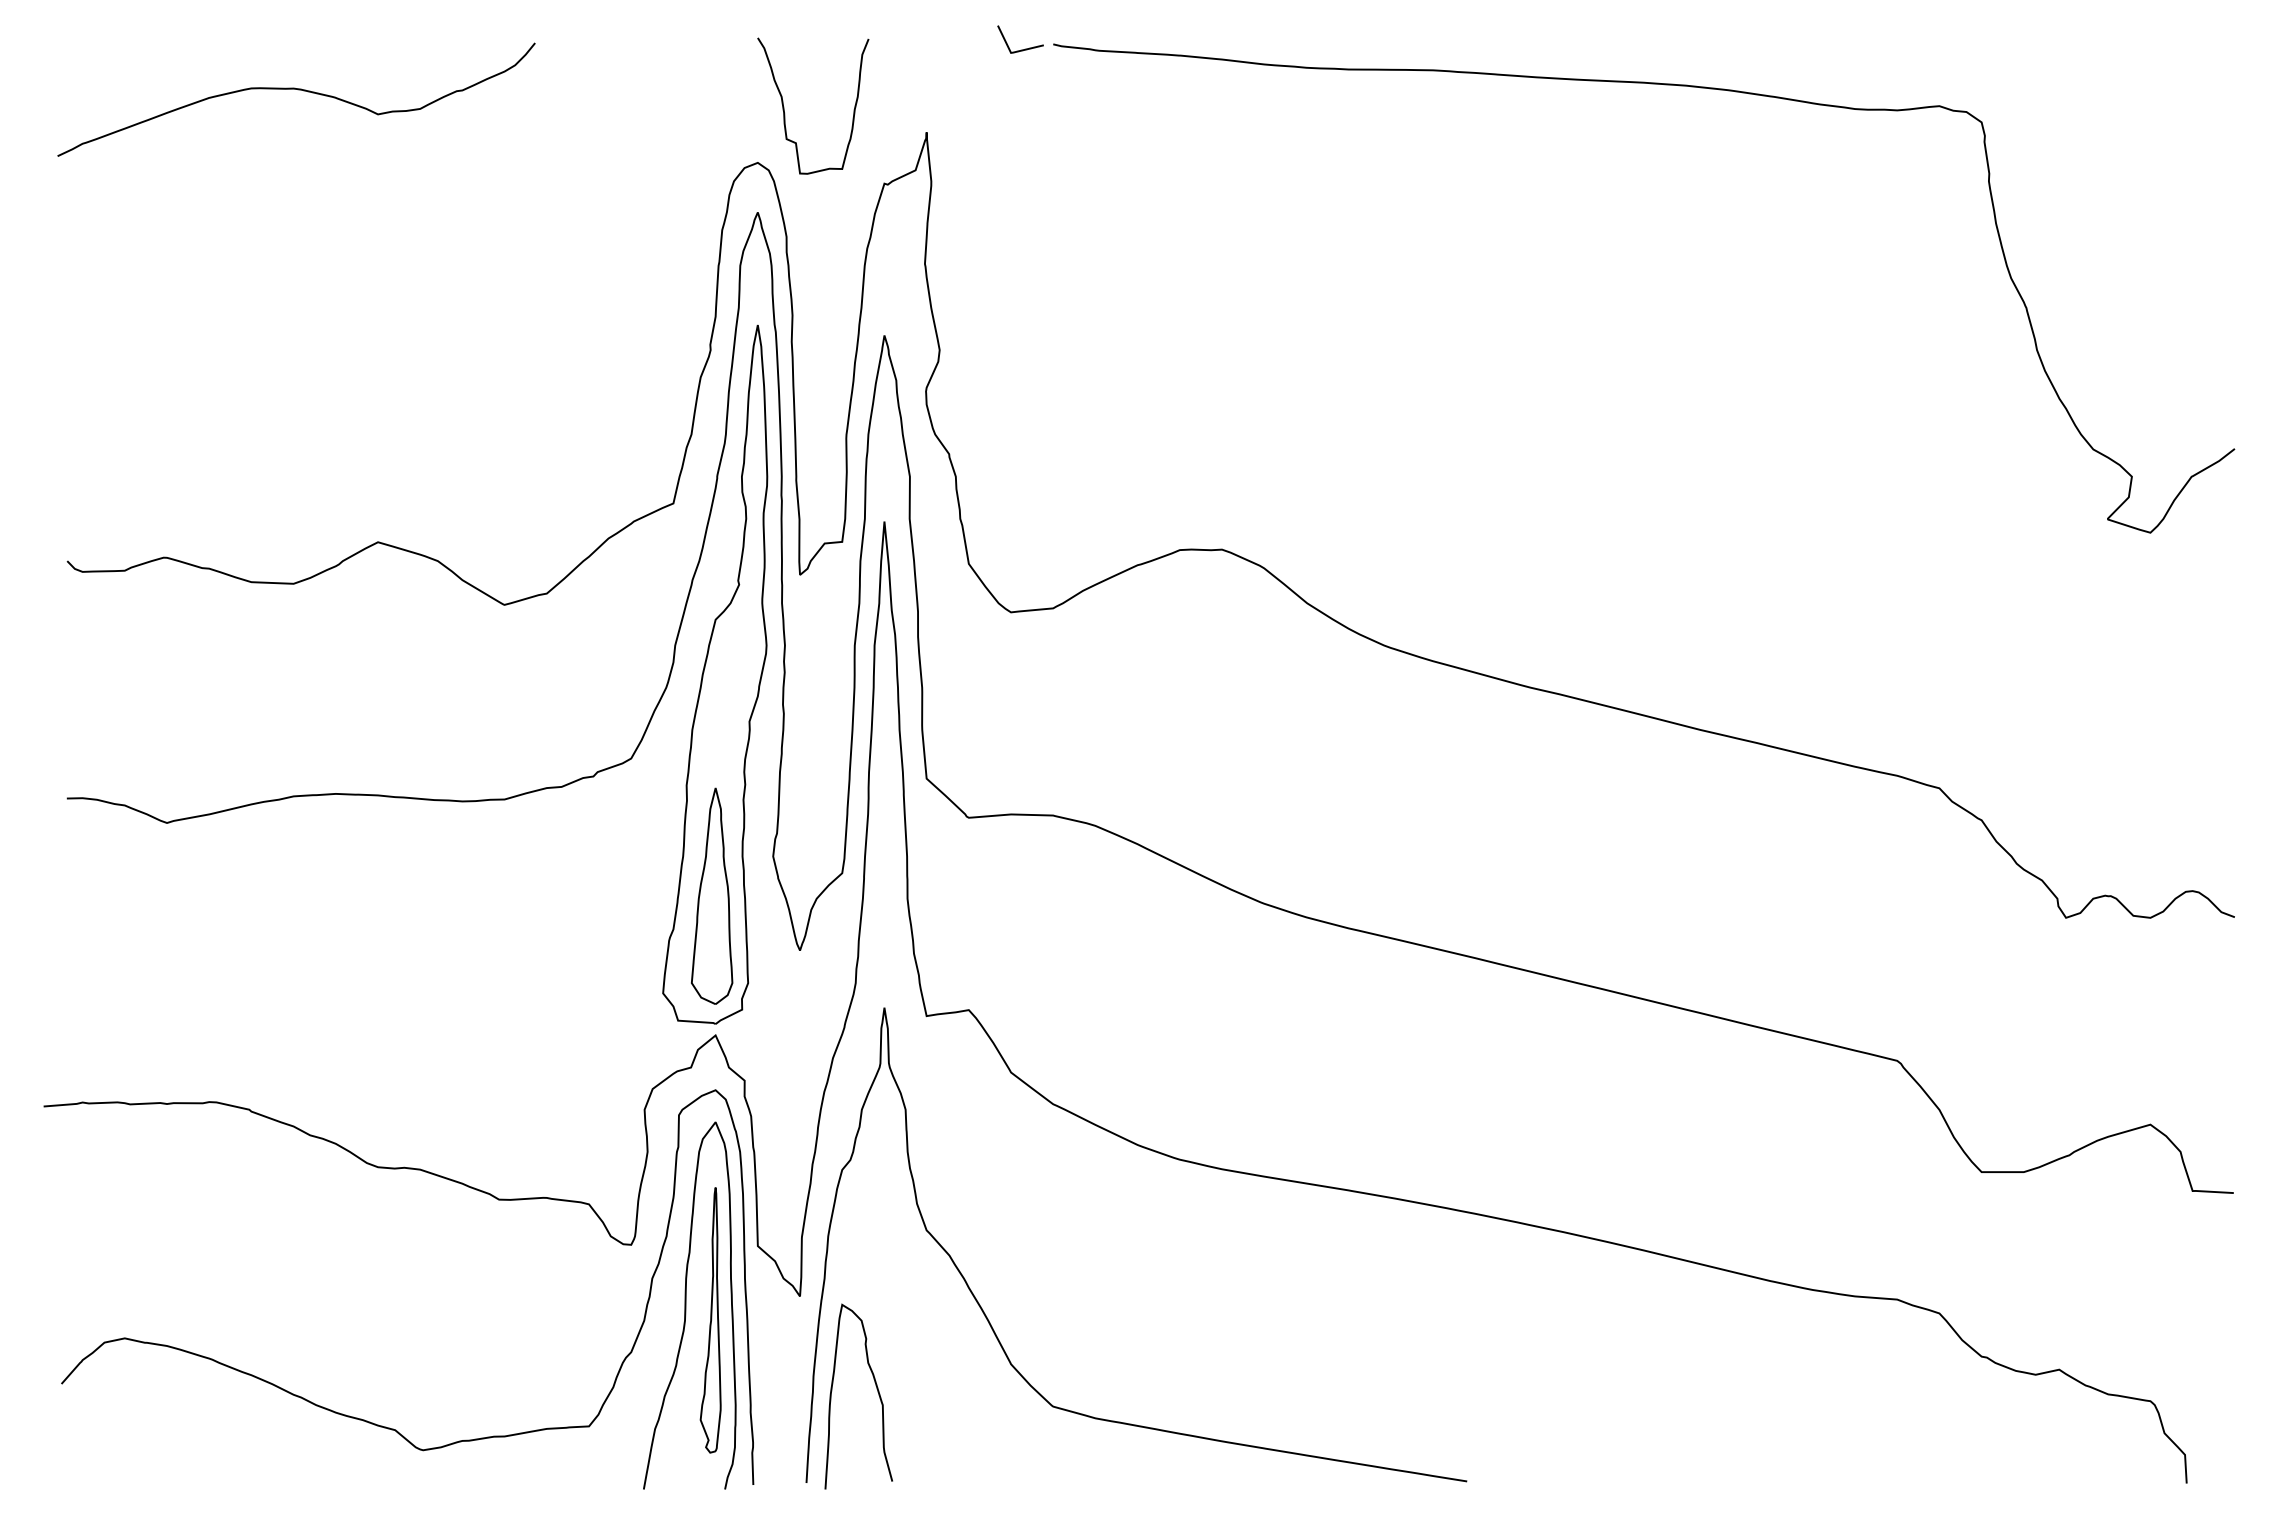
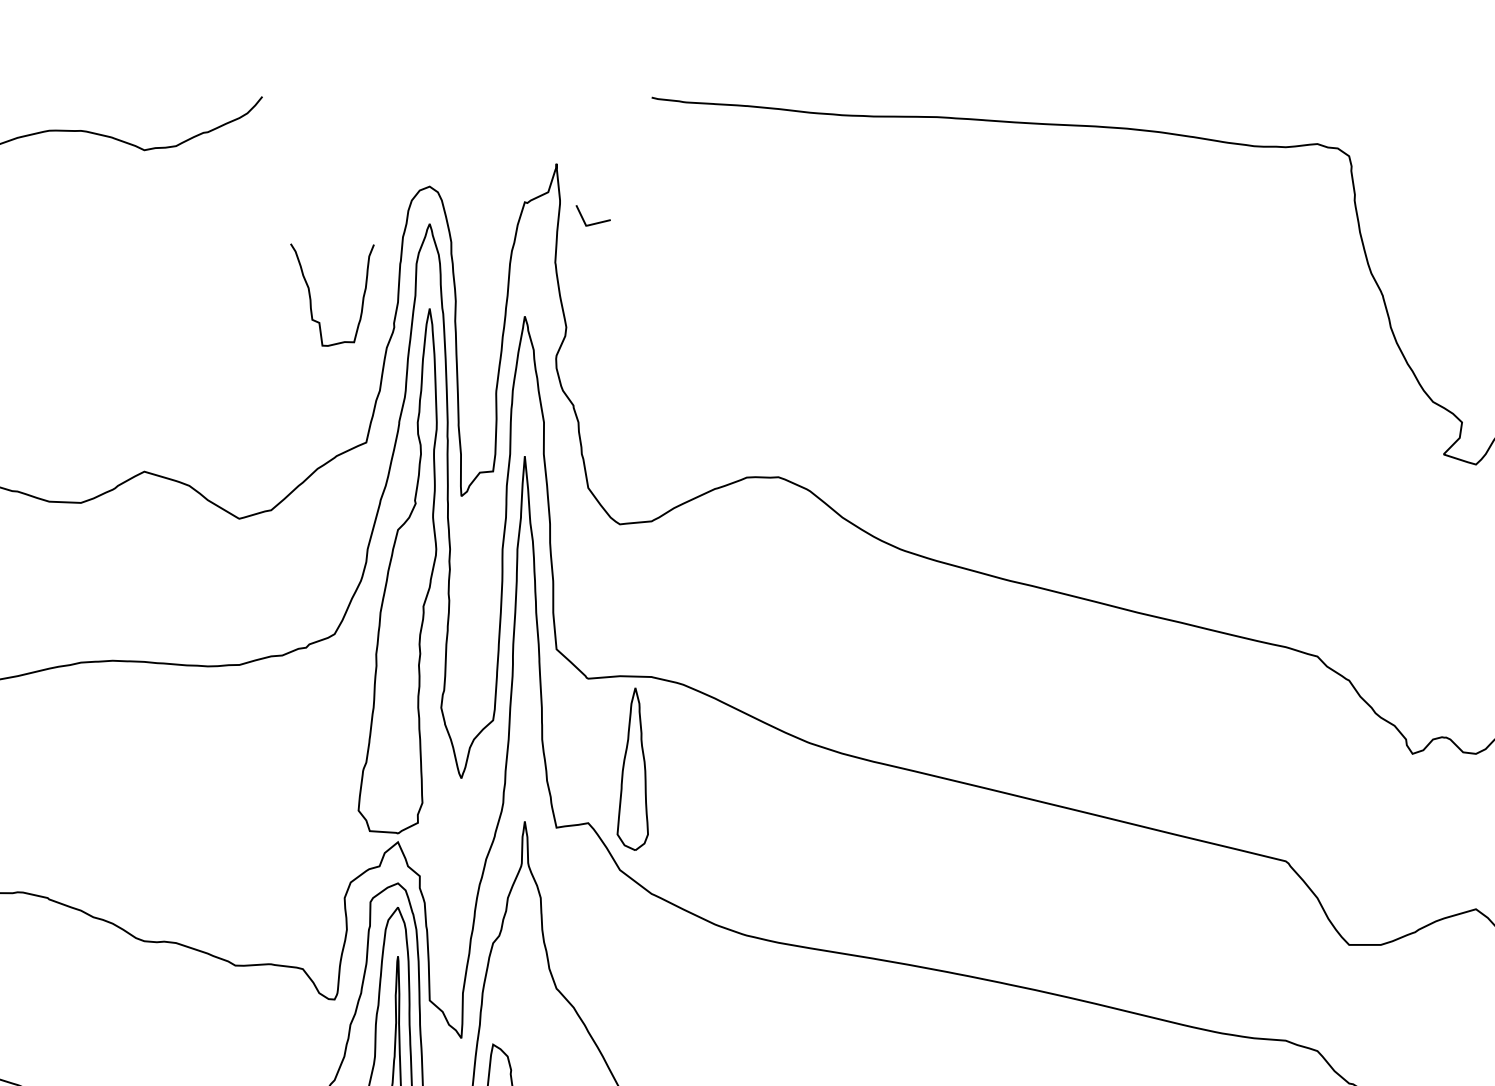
line: (1021, 49) -> (594, 223), moved
curve: (784, 106) -> (310, 295), moved
part: (712, 895) -> (633, 768), moved

